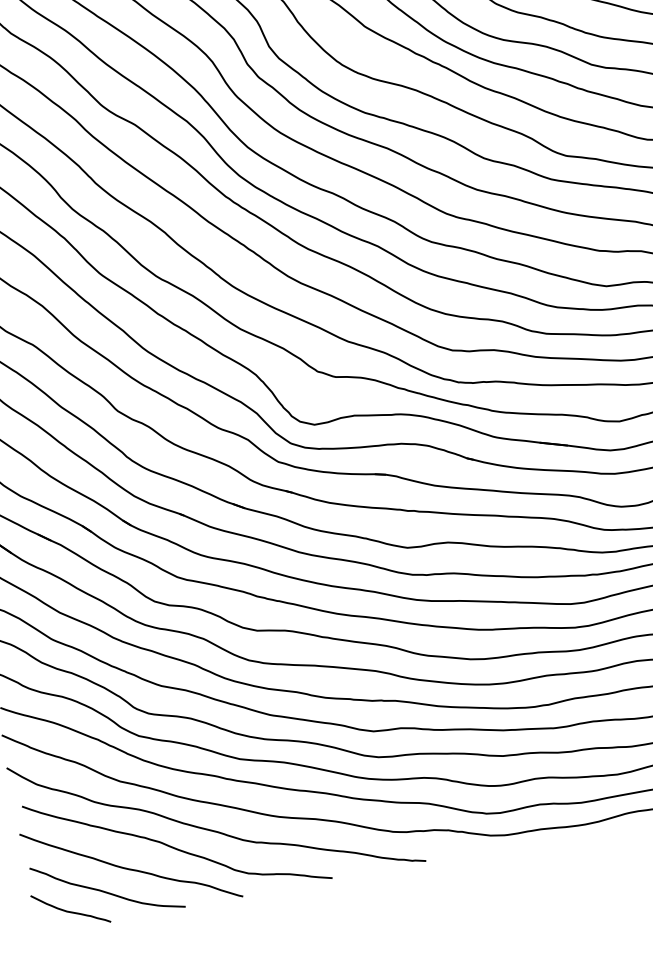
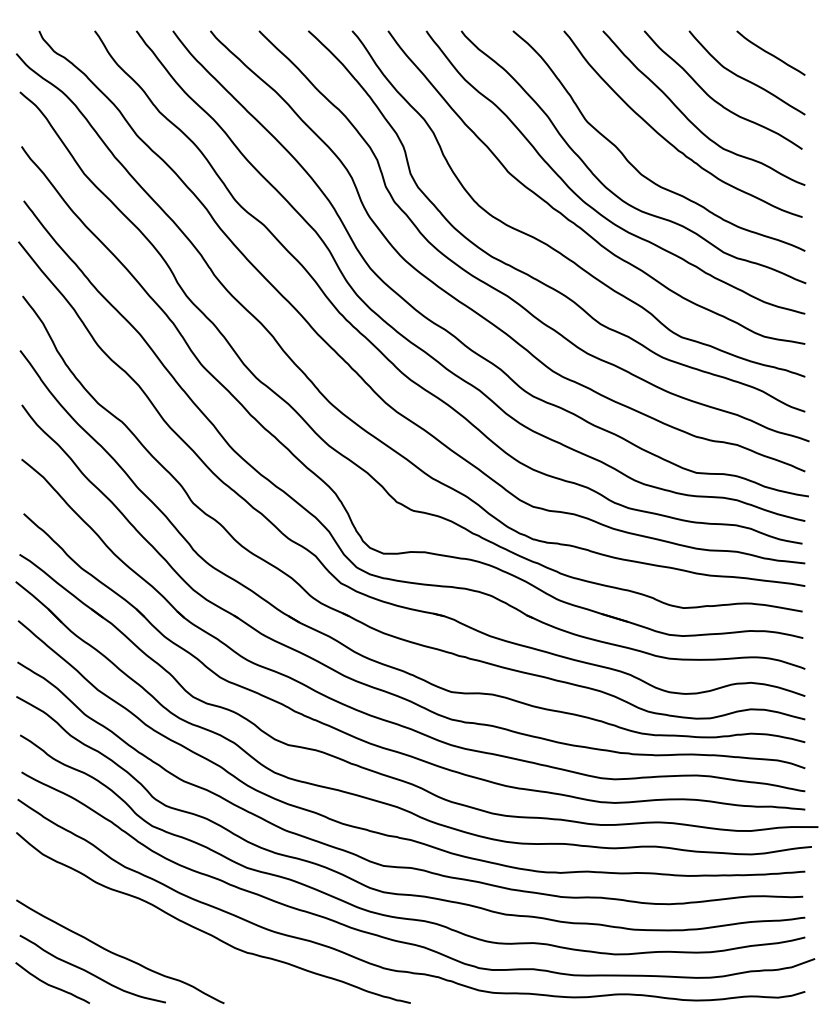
curve: (175, 847) -> (167, 942), removed

